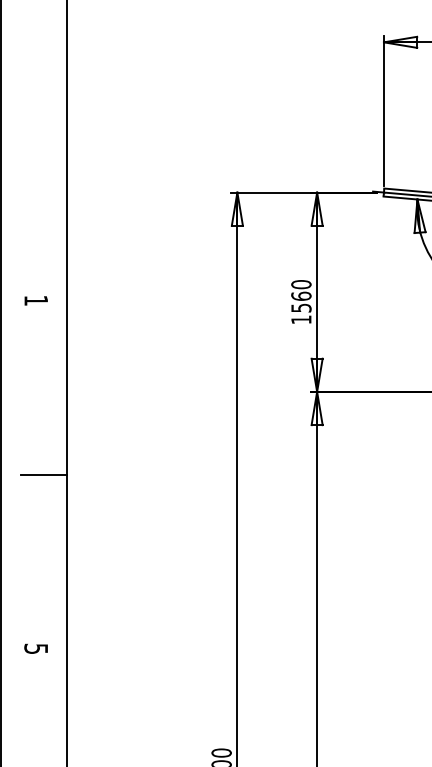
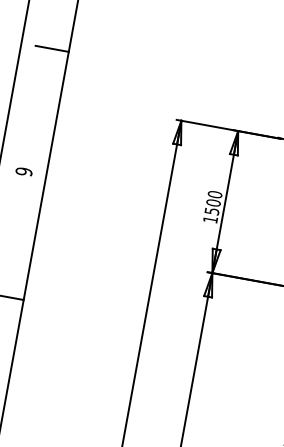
line: (43, 126) -> (51, 48), added
text: (301, 295) -> (213, 202), 1560 -> 1500
text: (36, 300) -> (24, 171), 1 -> 6

